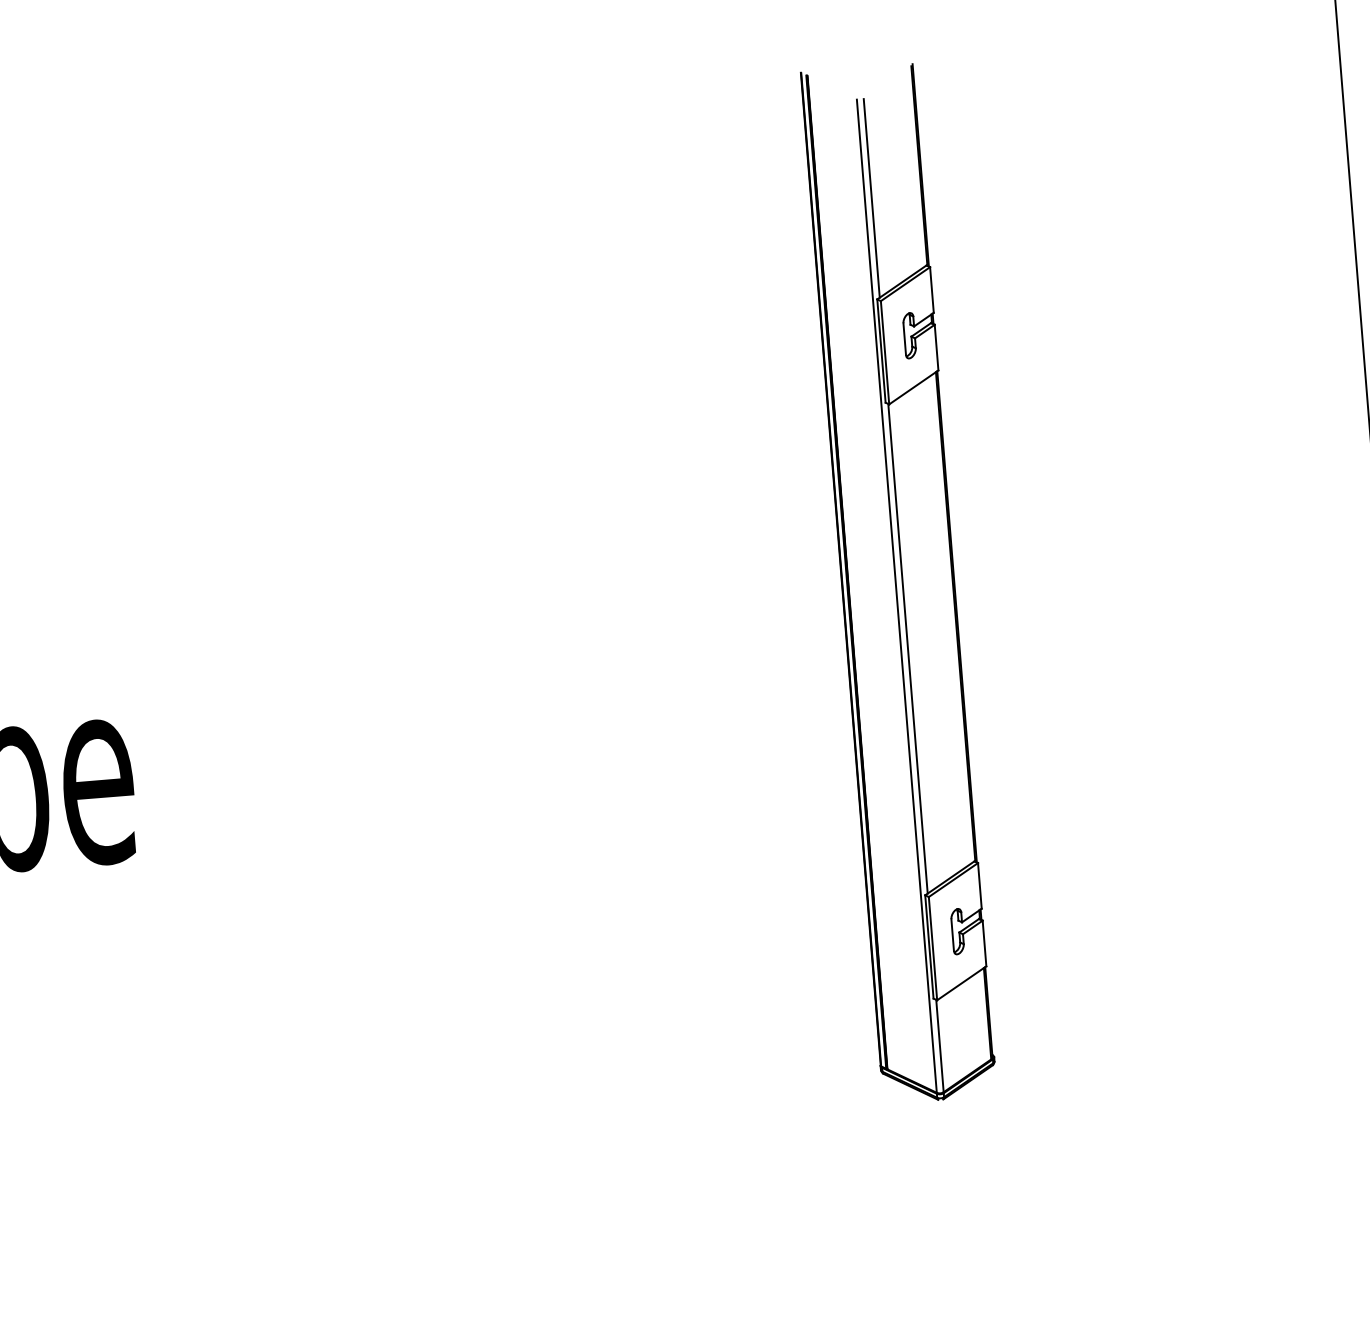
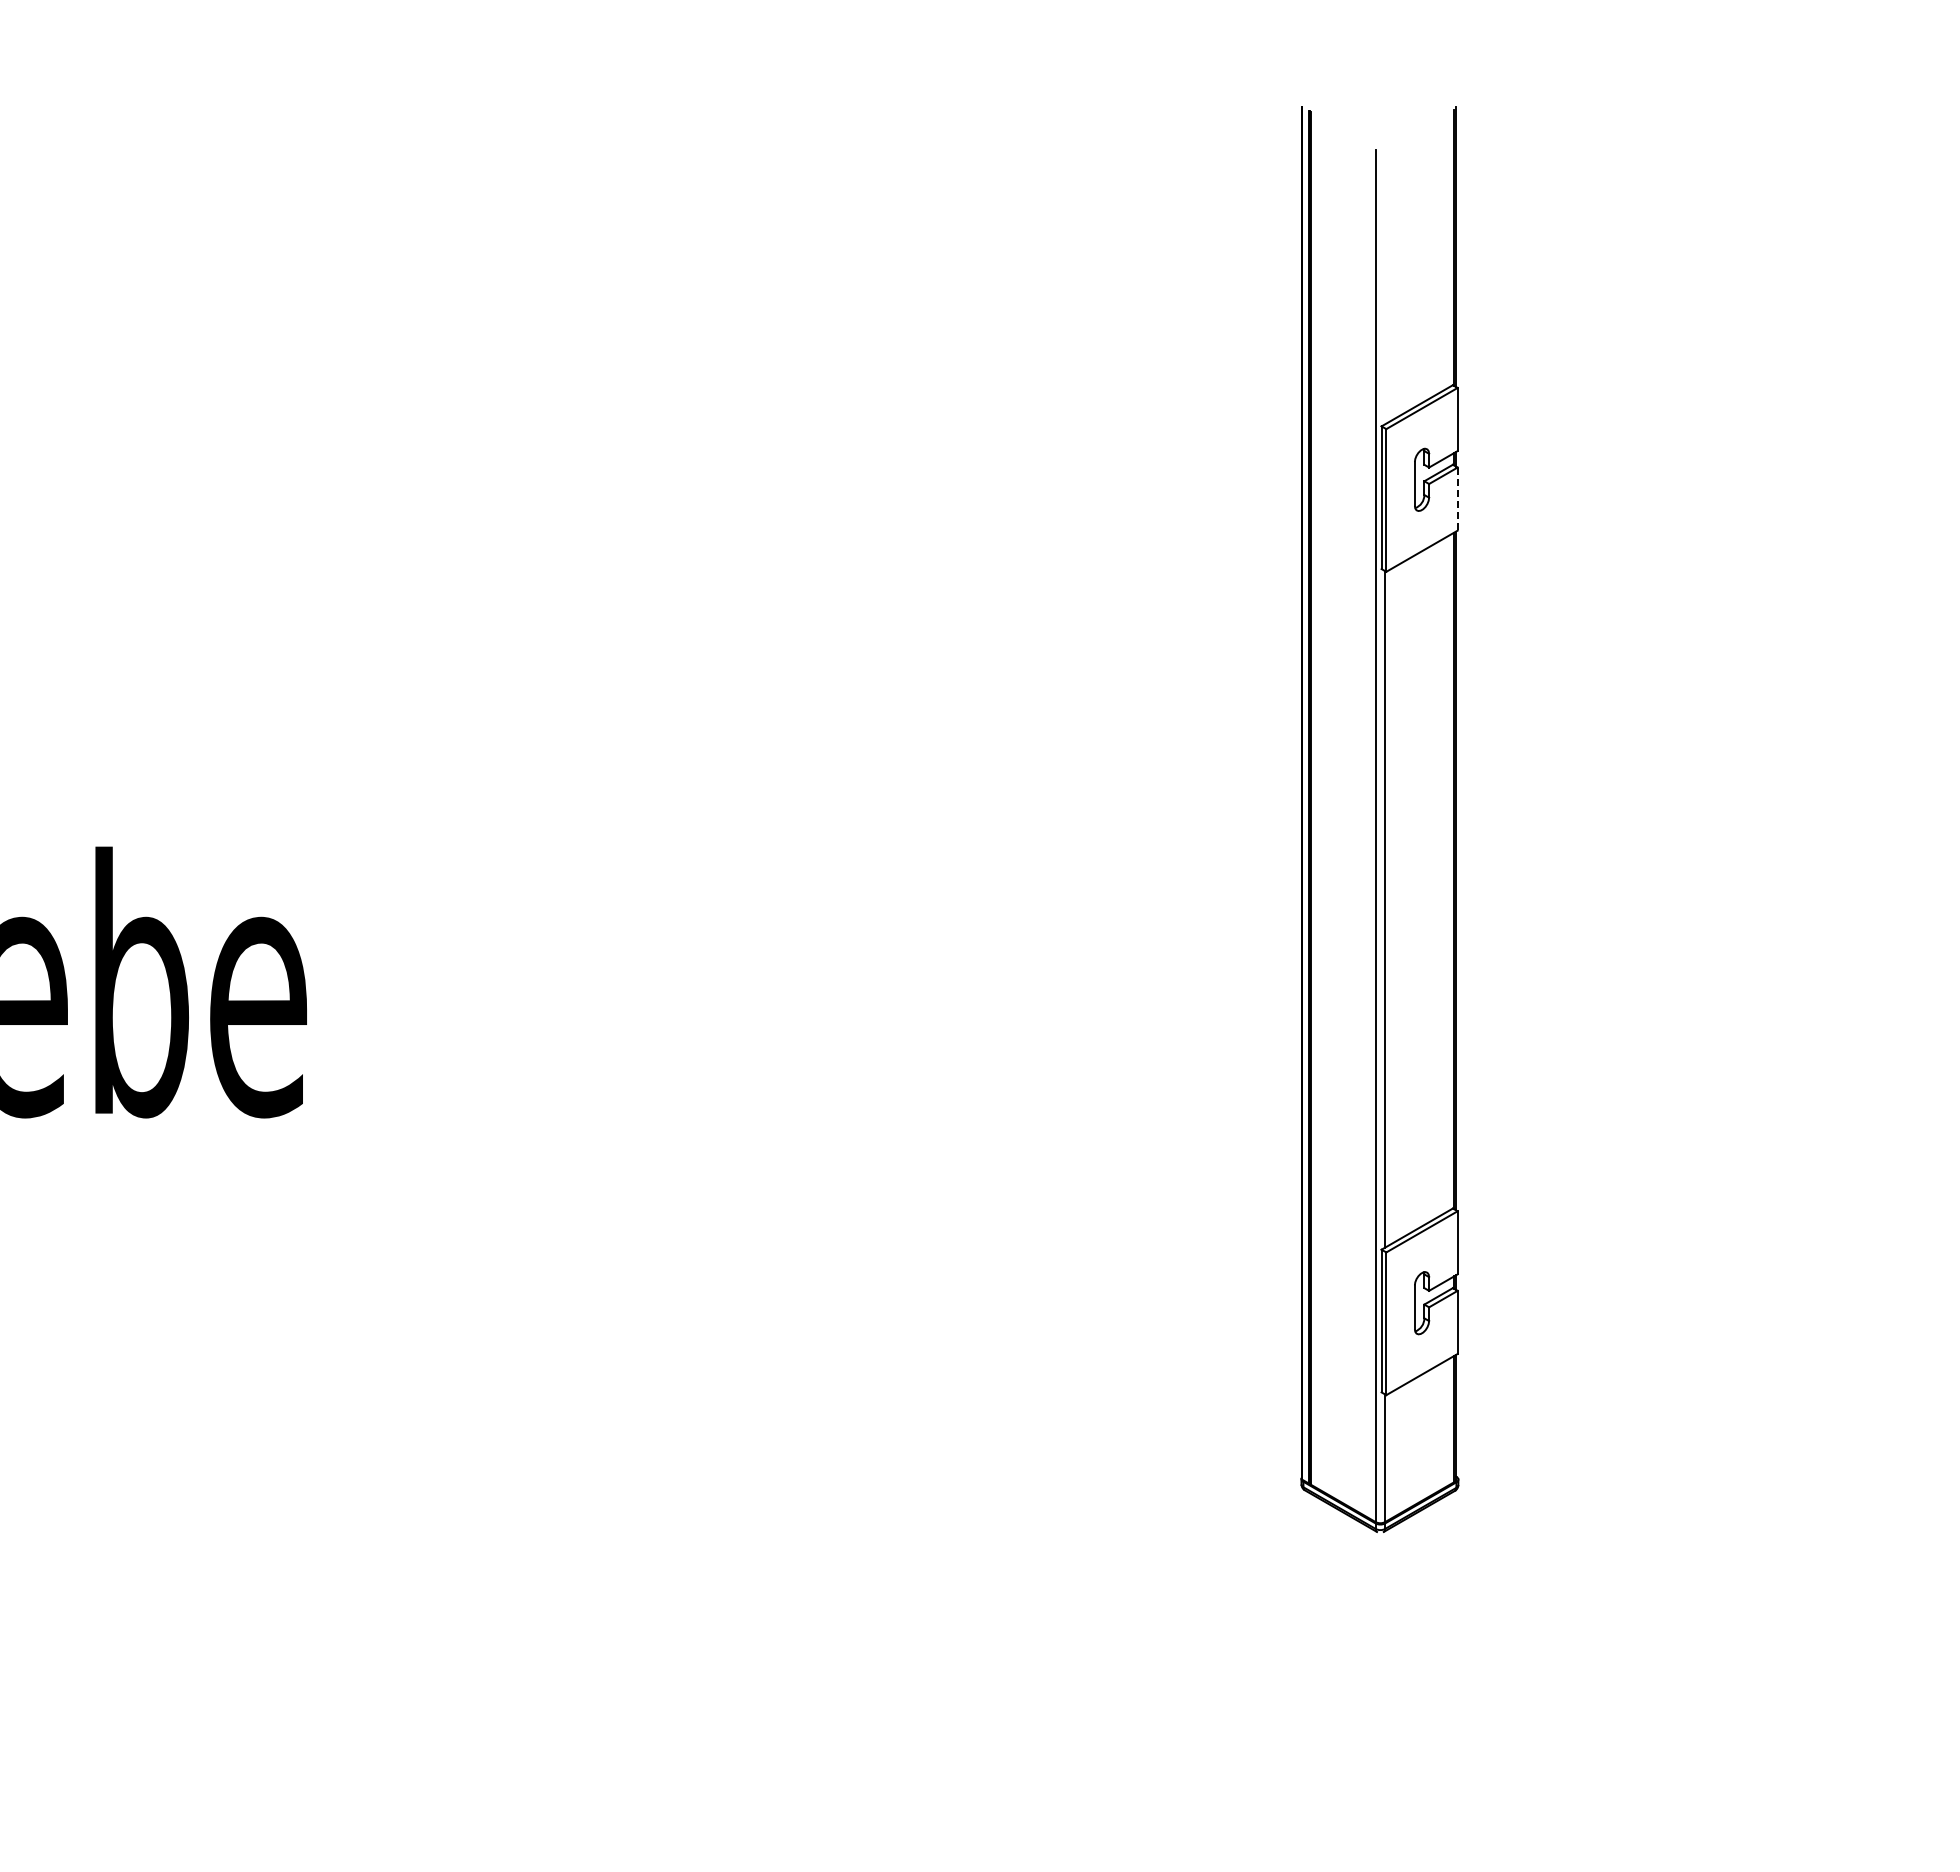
line: (871, 197) -> (1385, 286), removed
line: (936, 347) -> (1457, 499), solid -> dashed

